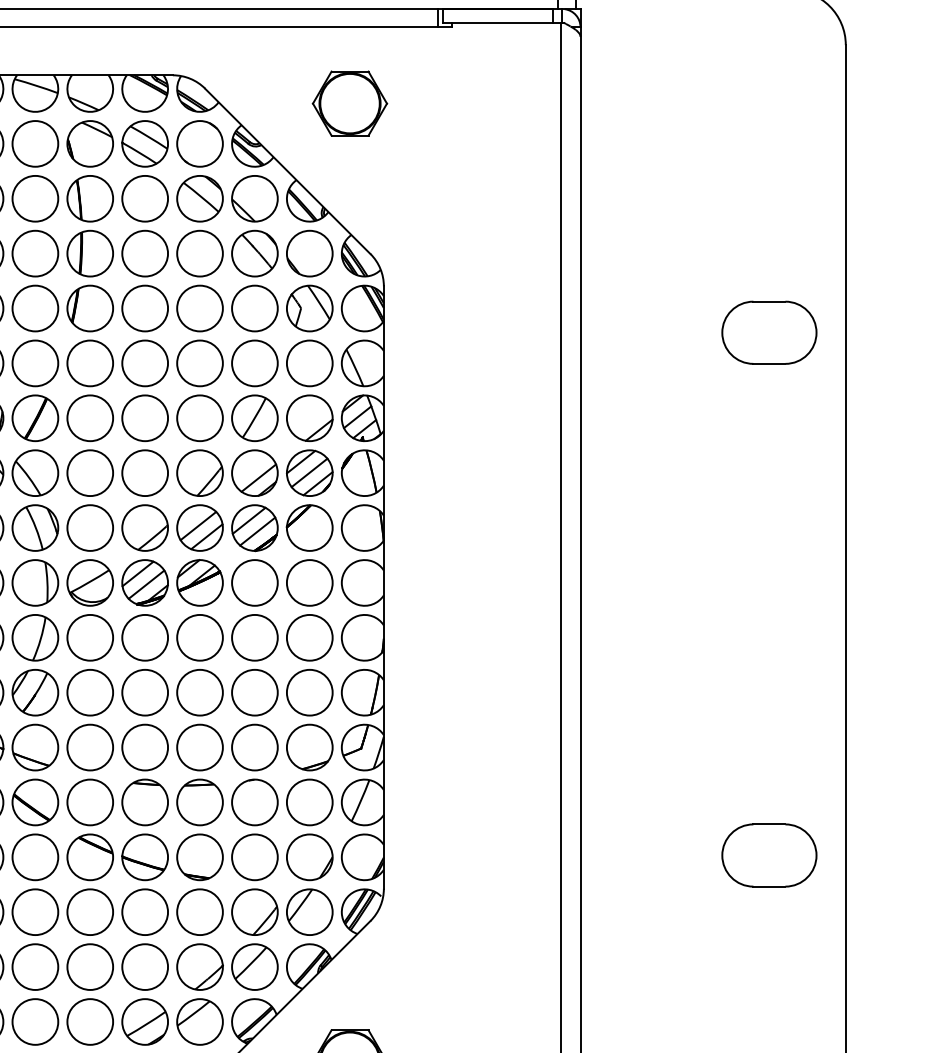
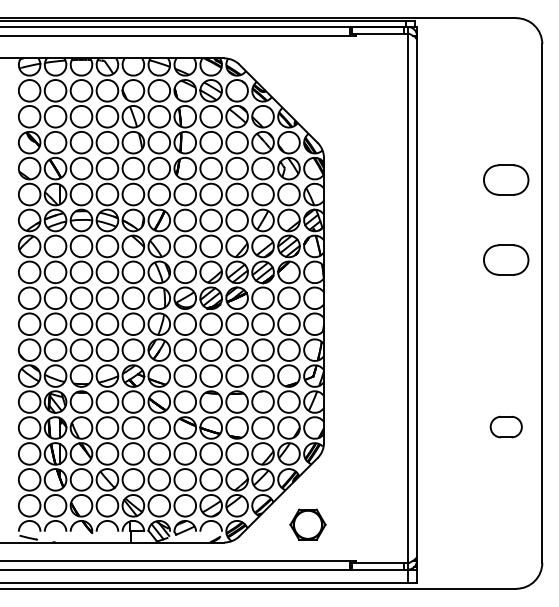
part: (348, 103) -> (307, 71), removed
part: (770, 500) -> (506, 259), added
part: (770, 854) -> (506, 426), size x0.7

